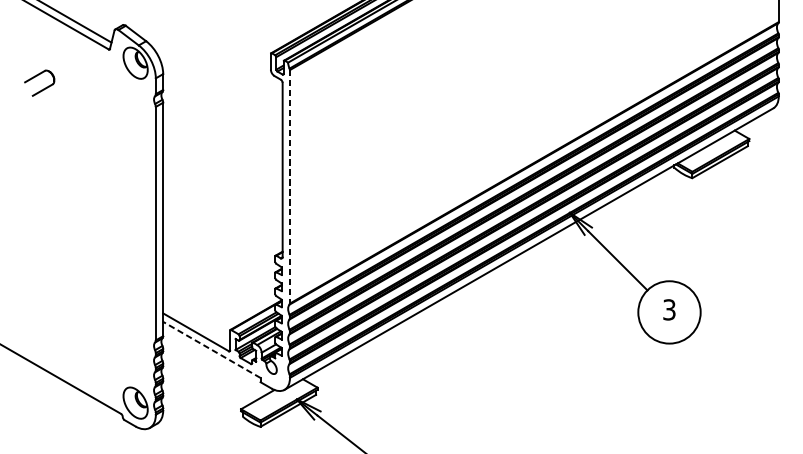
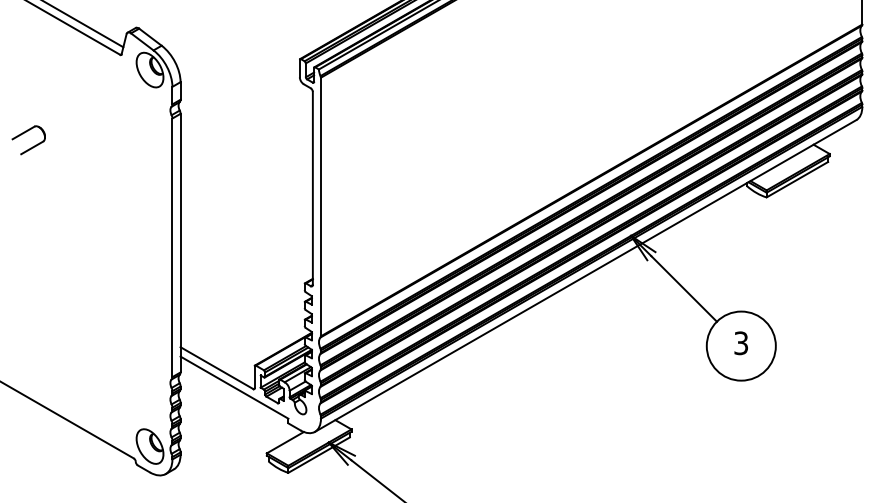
part: (43, 88) -> (32, 146), moved
line: (290, 187) -> (321, 207), dashed -> solid
line: (211, 349) -> (234, 387), dashed -> solid

